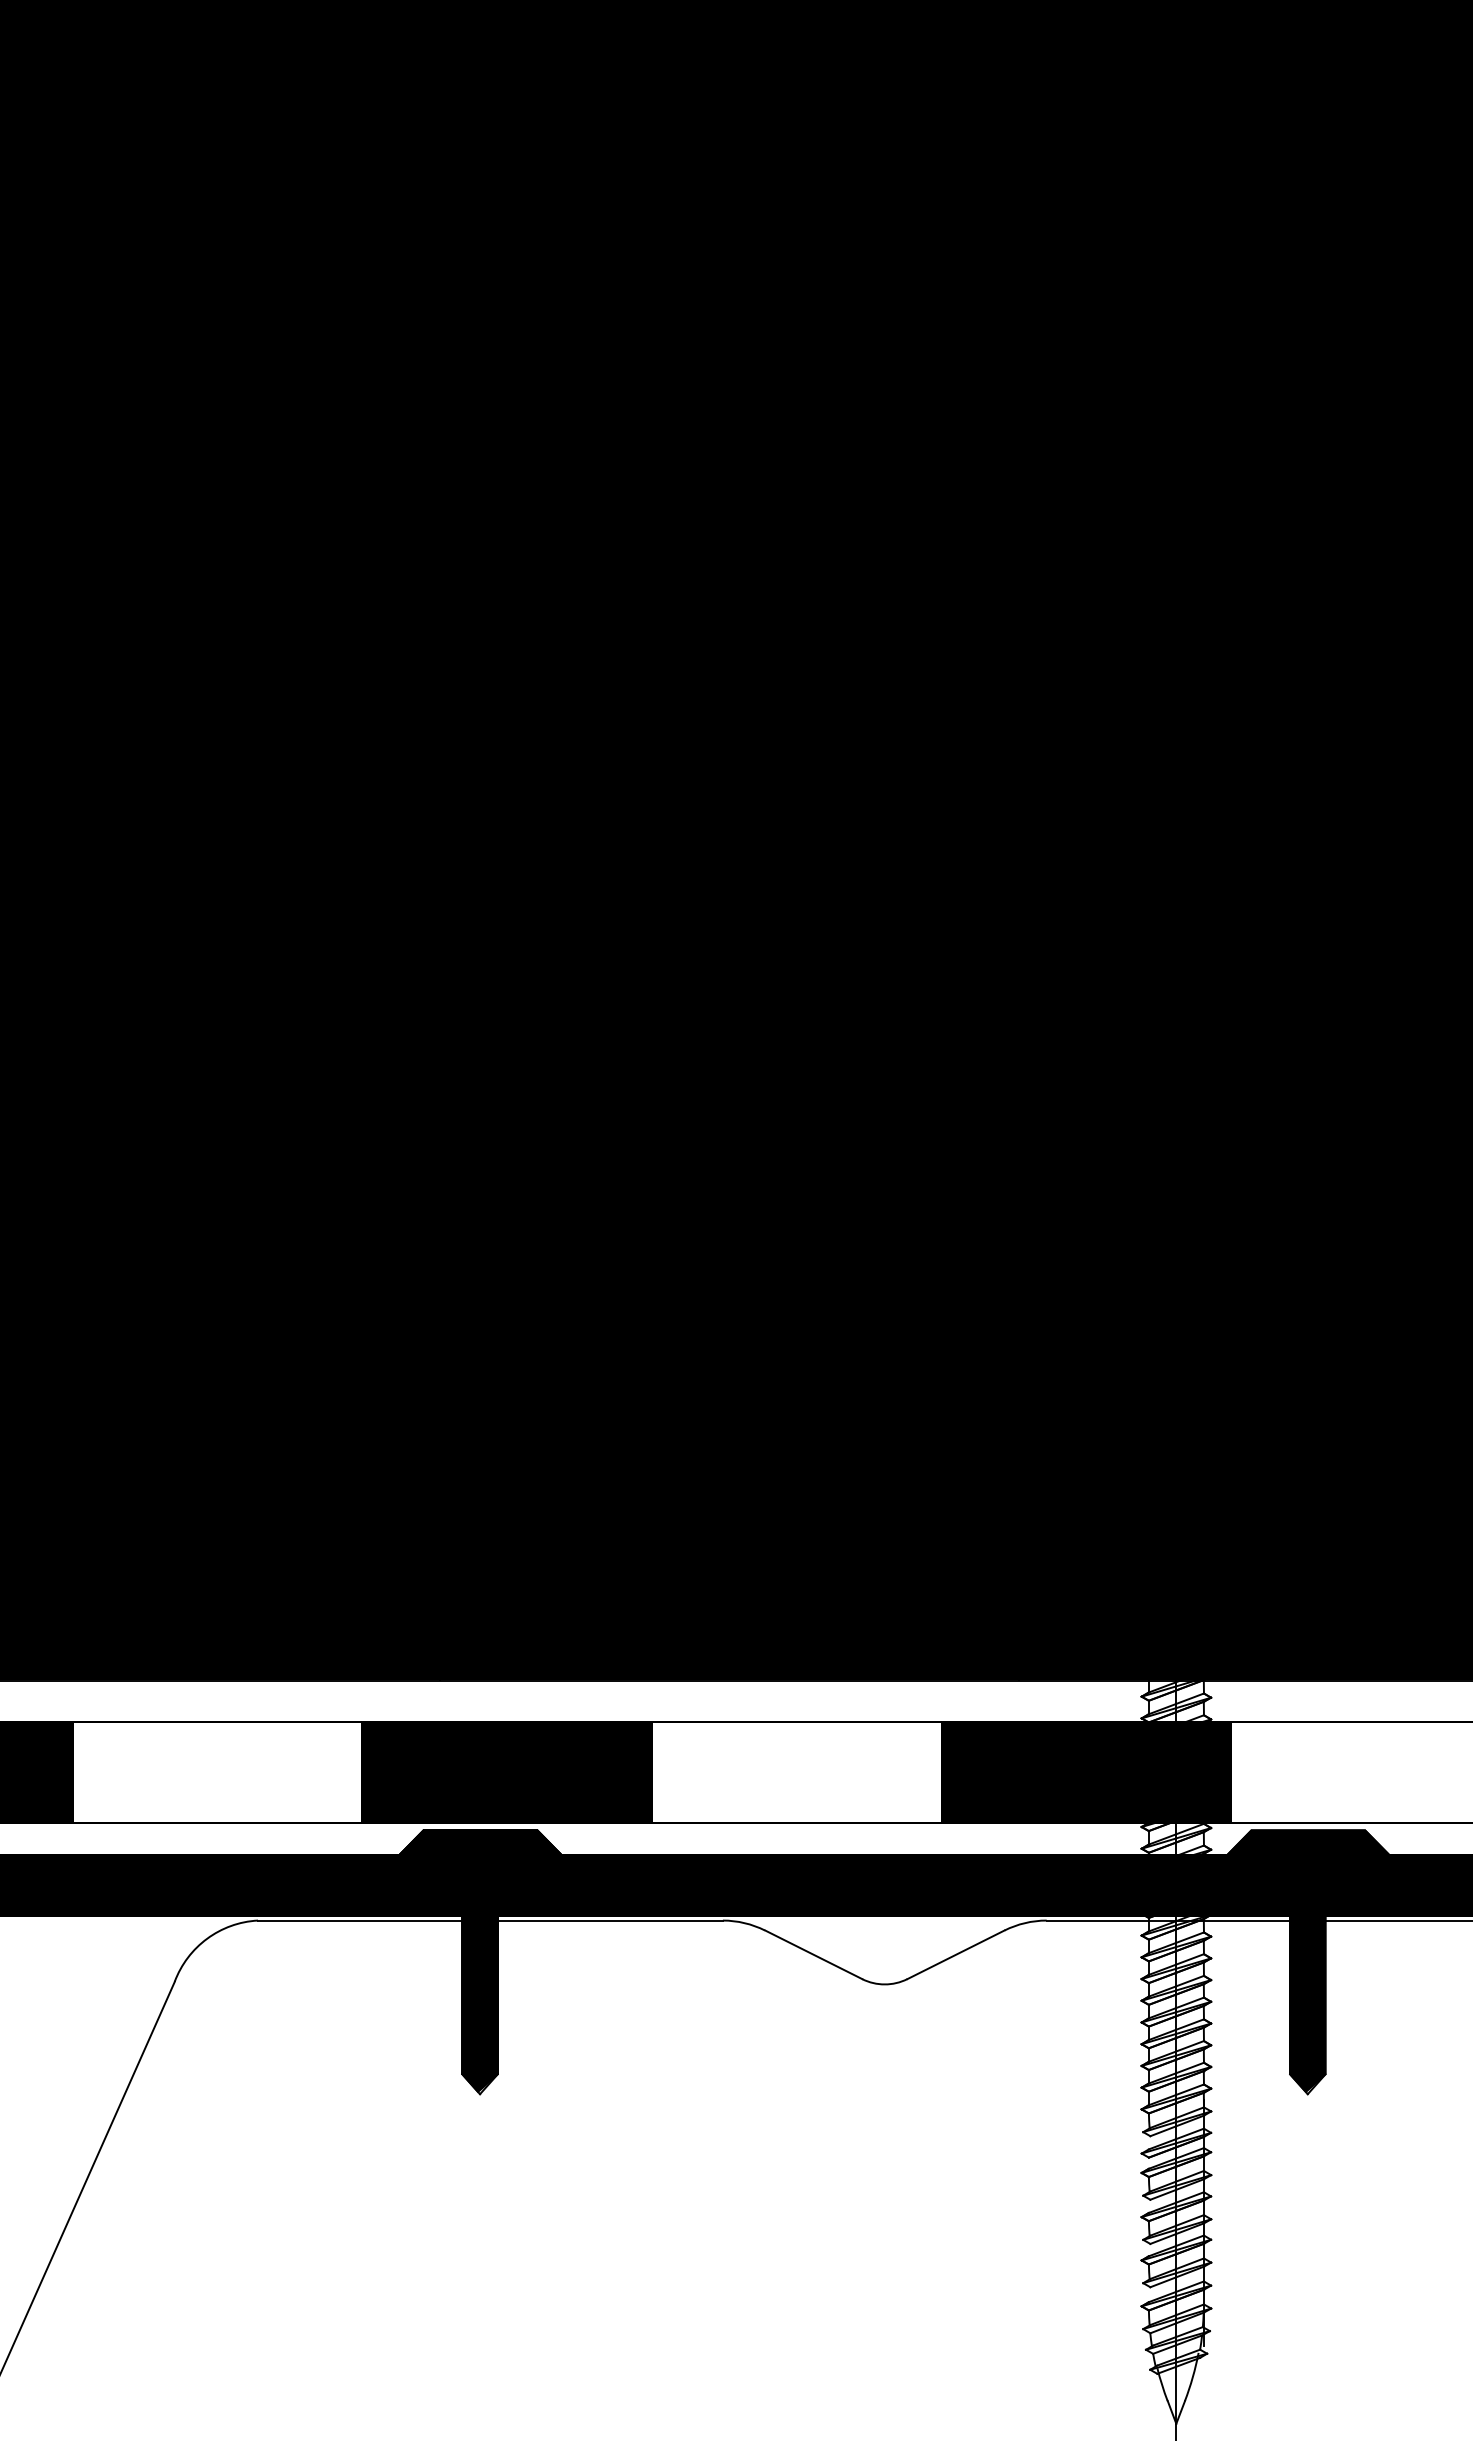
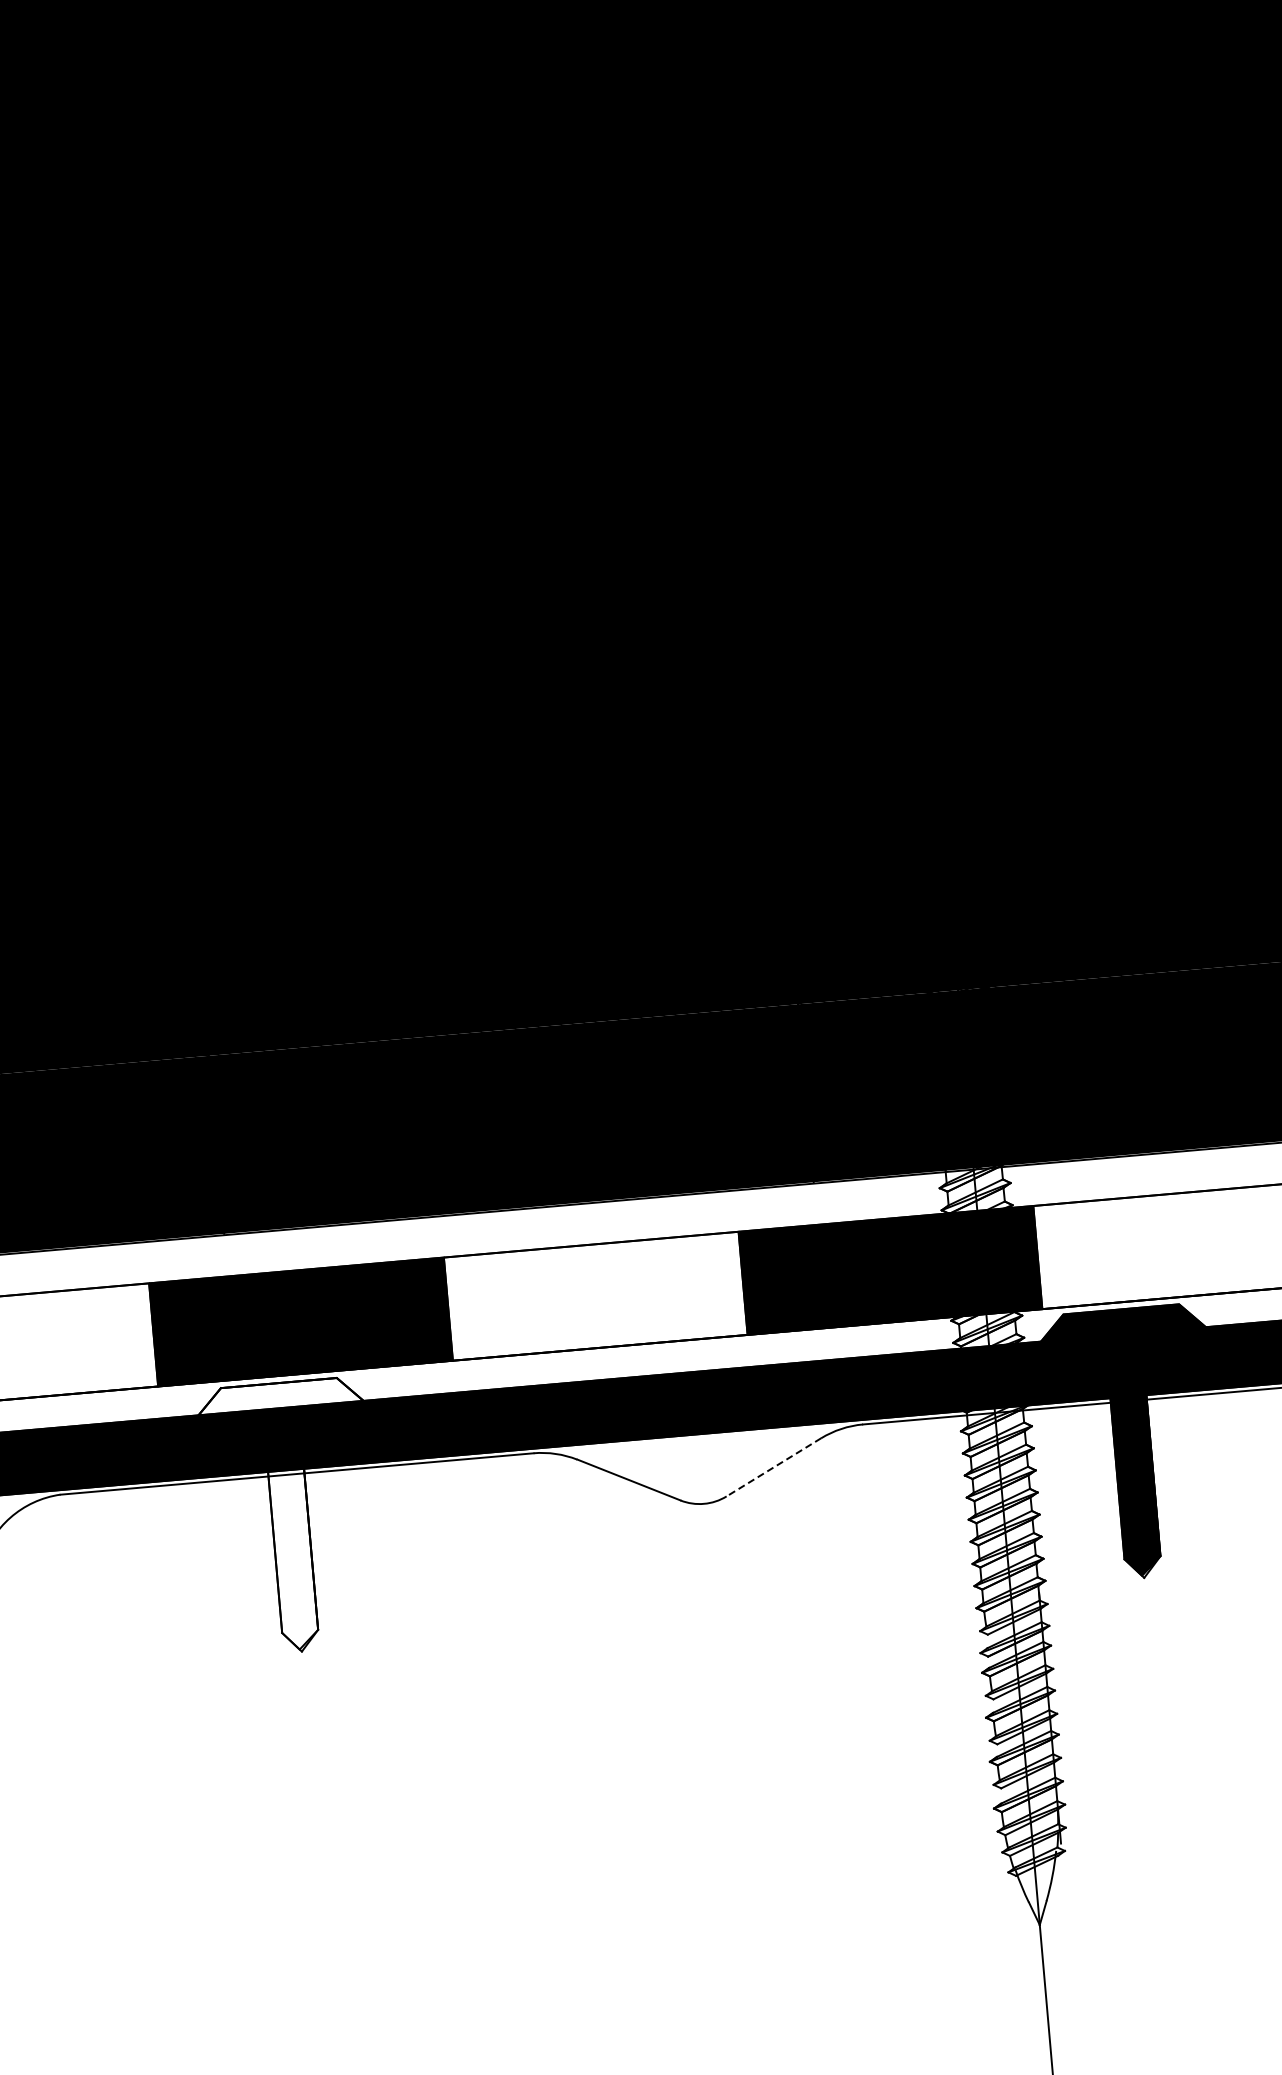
line: (955, 1954) -> (773, 1467), solid -> dashed
fill: (480, 1961) -> (290, 1516), removed

